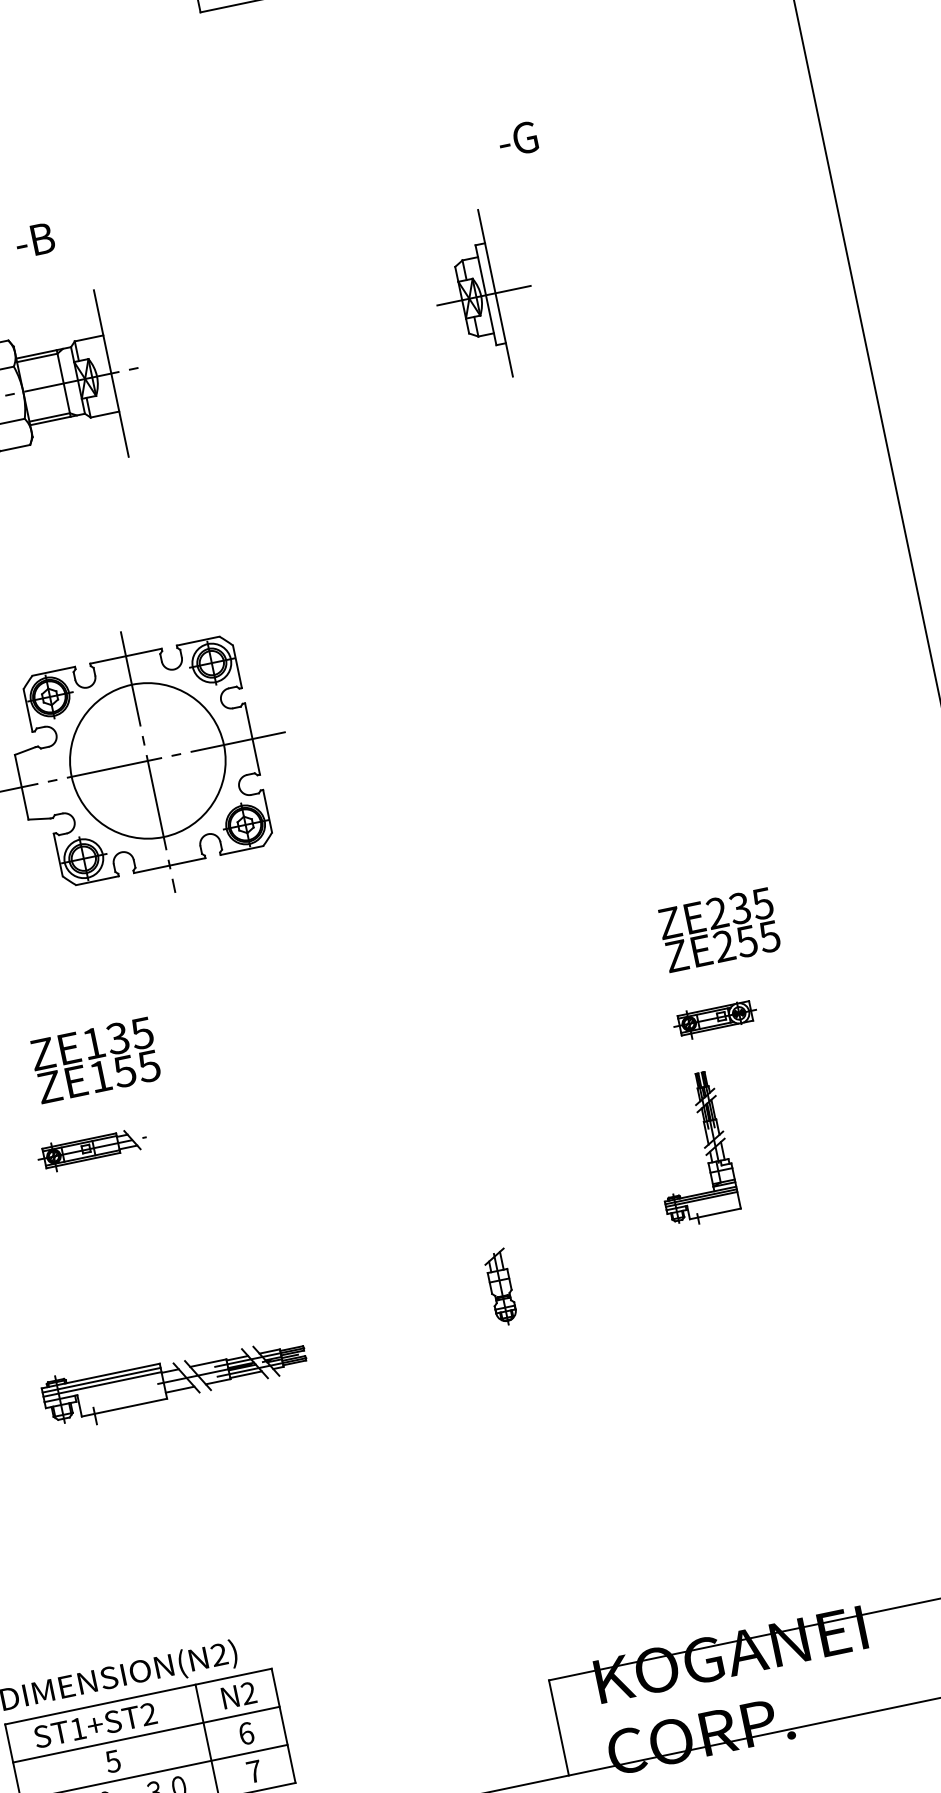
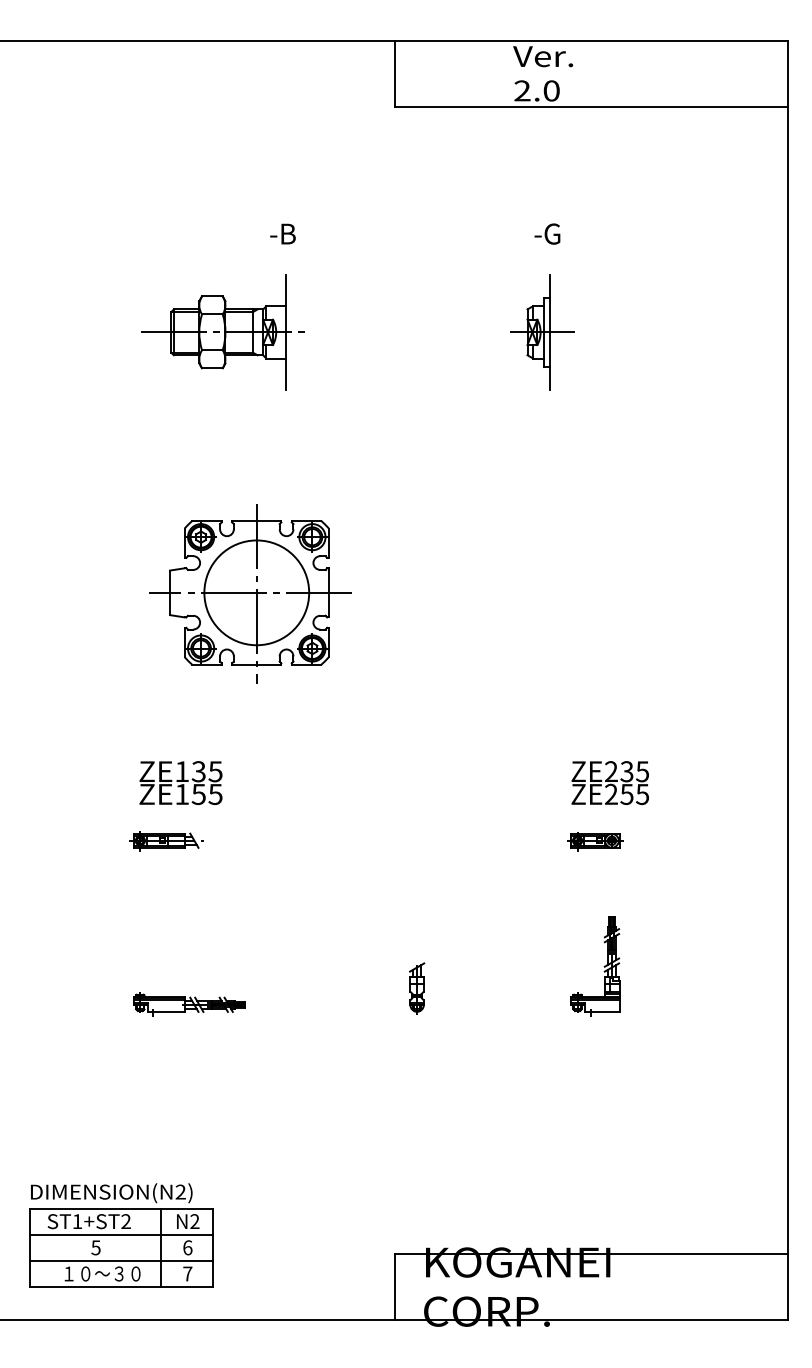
text: (517, 138) -> (547, 233), moved
text: (33, 239) -> (282, 233), moved
part: (702, 1147) -> (603, 966), moved
part: (175, 1379) -> (189, 1004), size x0.62

